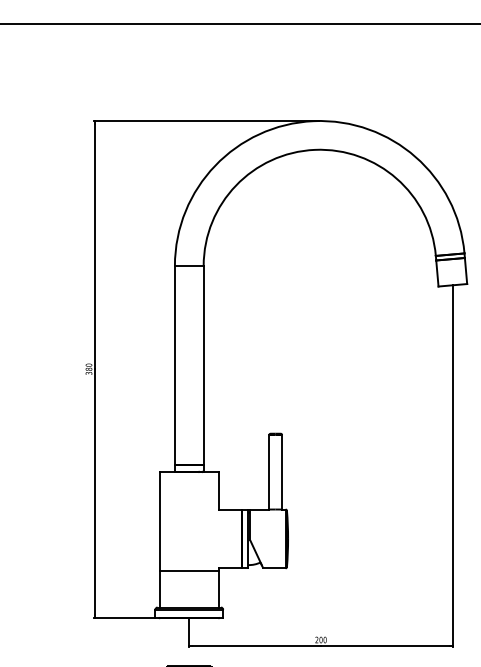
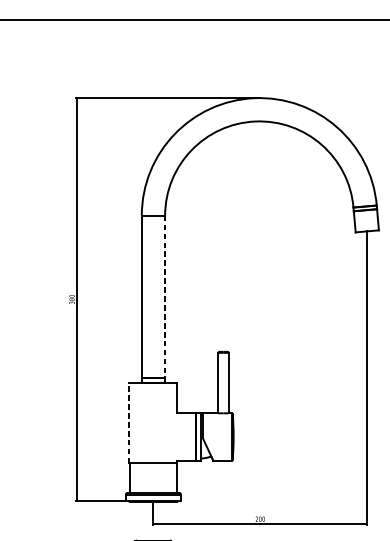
line: (203, 365) -> (164, 296), solid -> dashed
line: (159, 521) -> (129, 423), solid -> dashed

